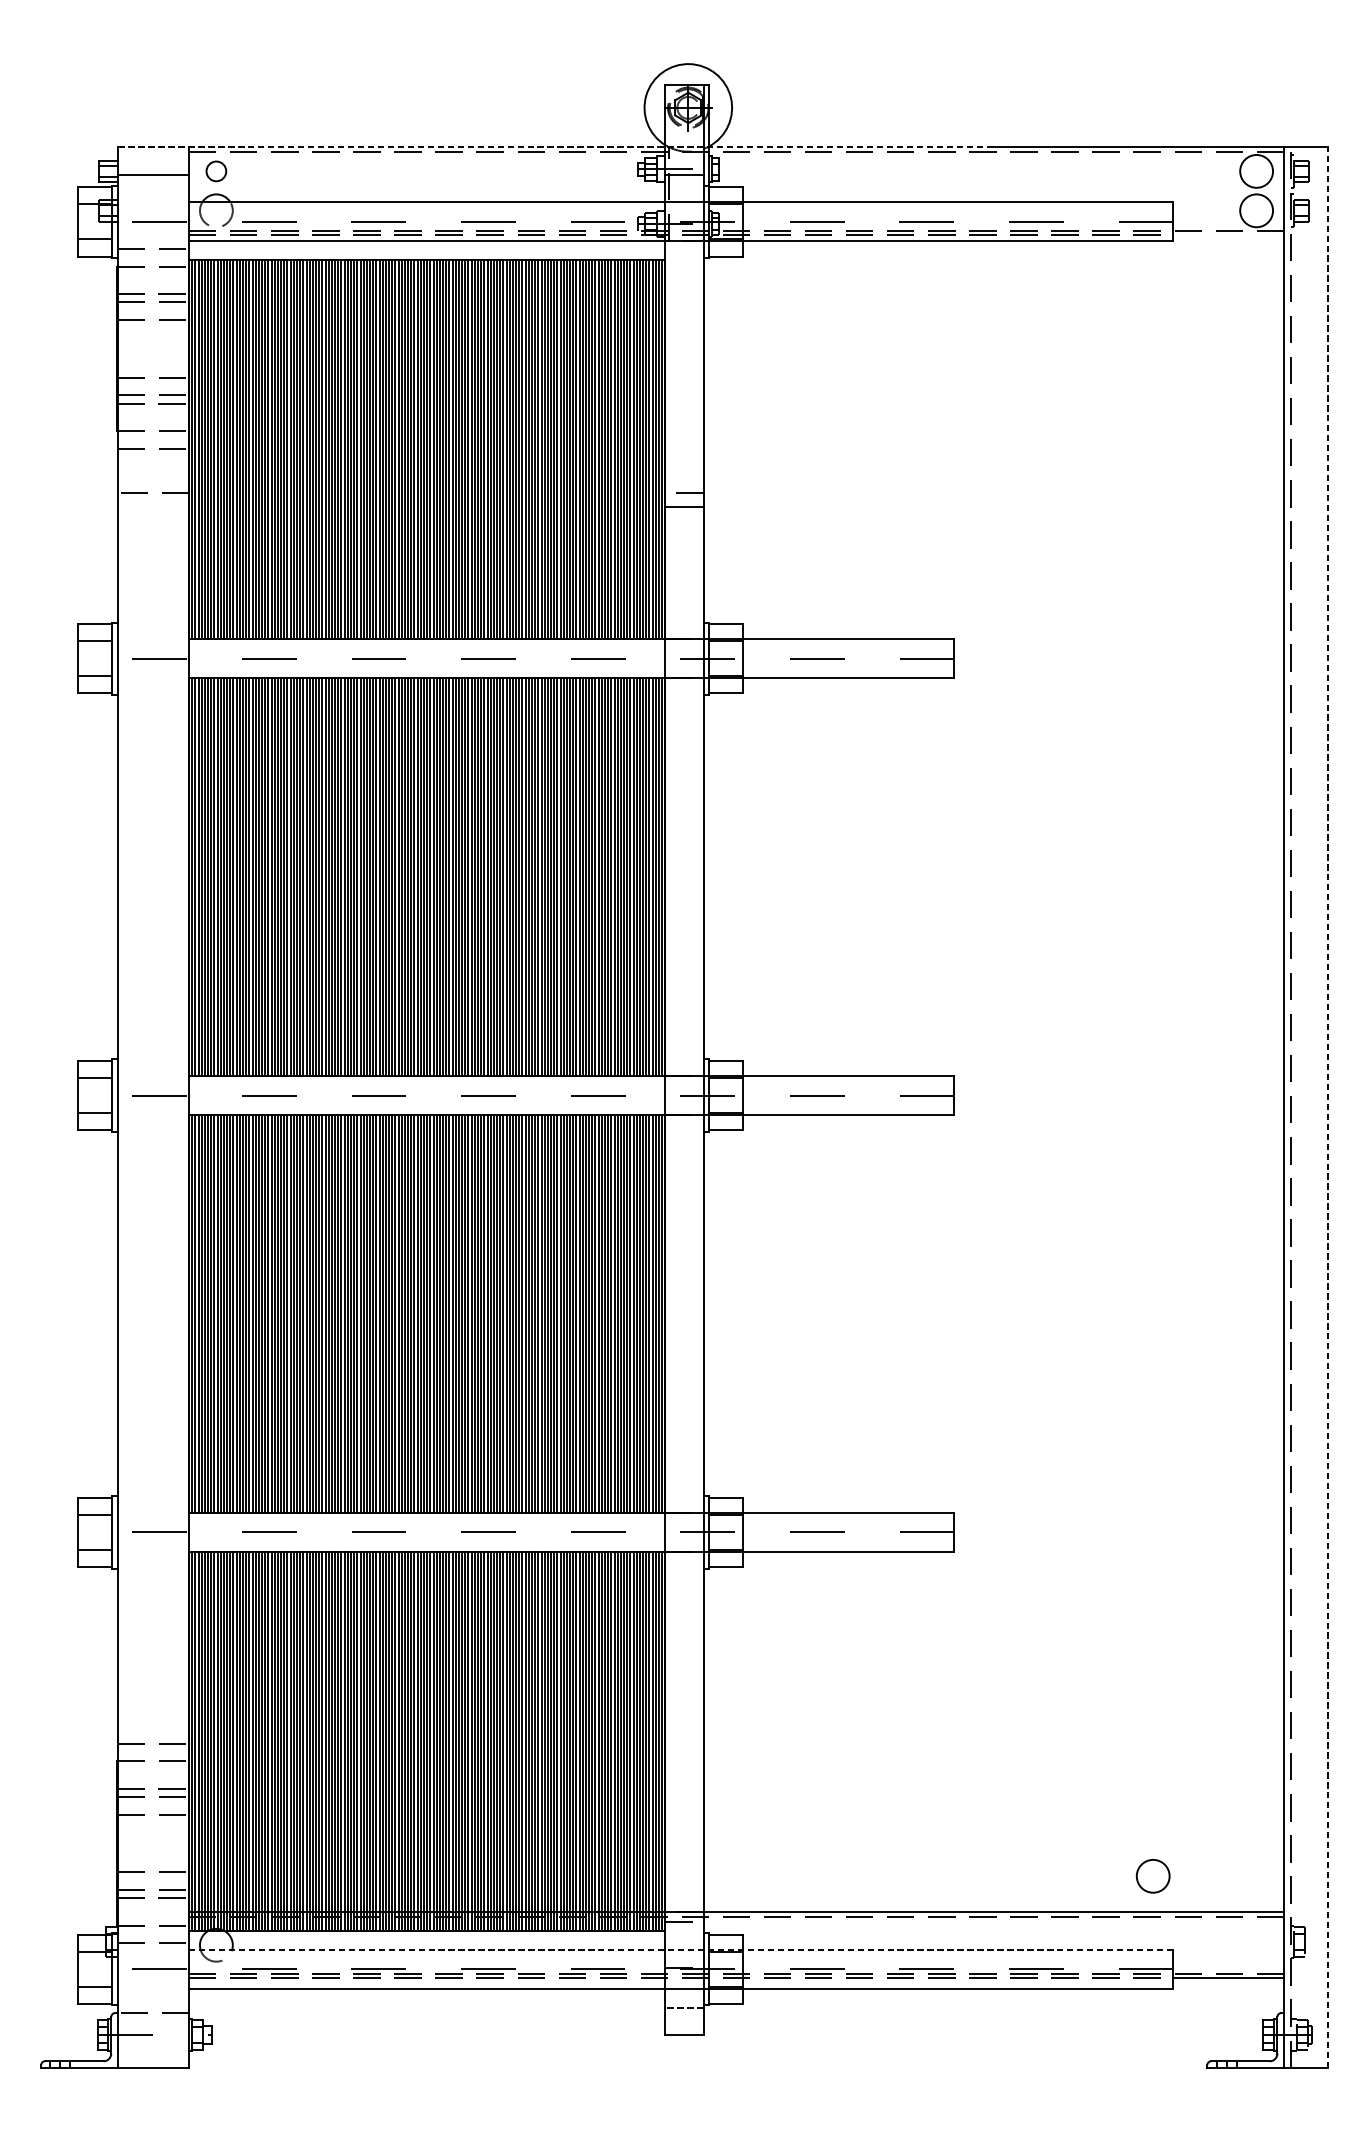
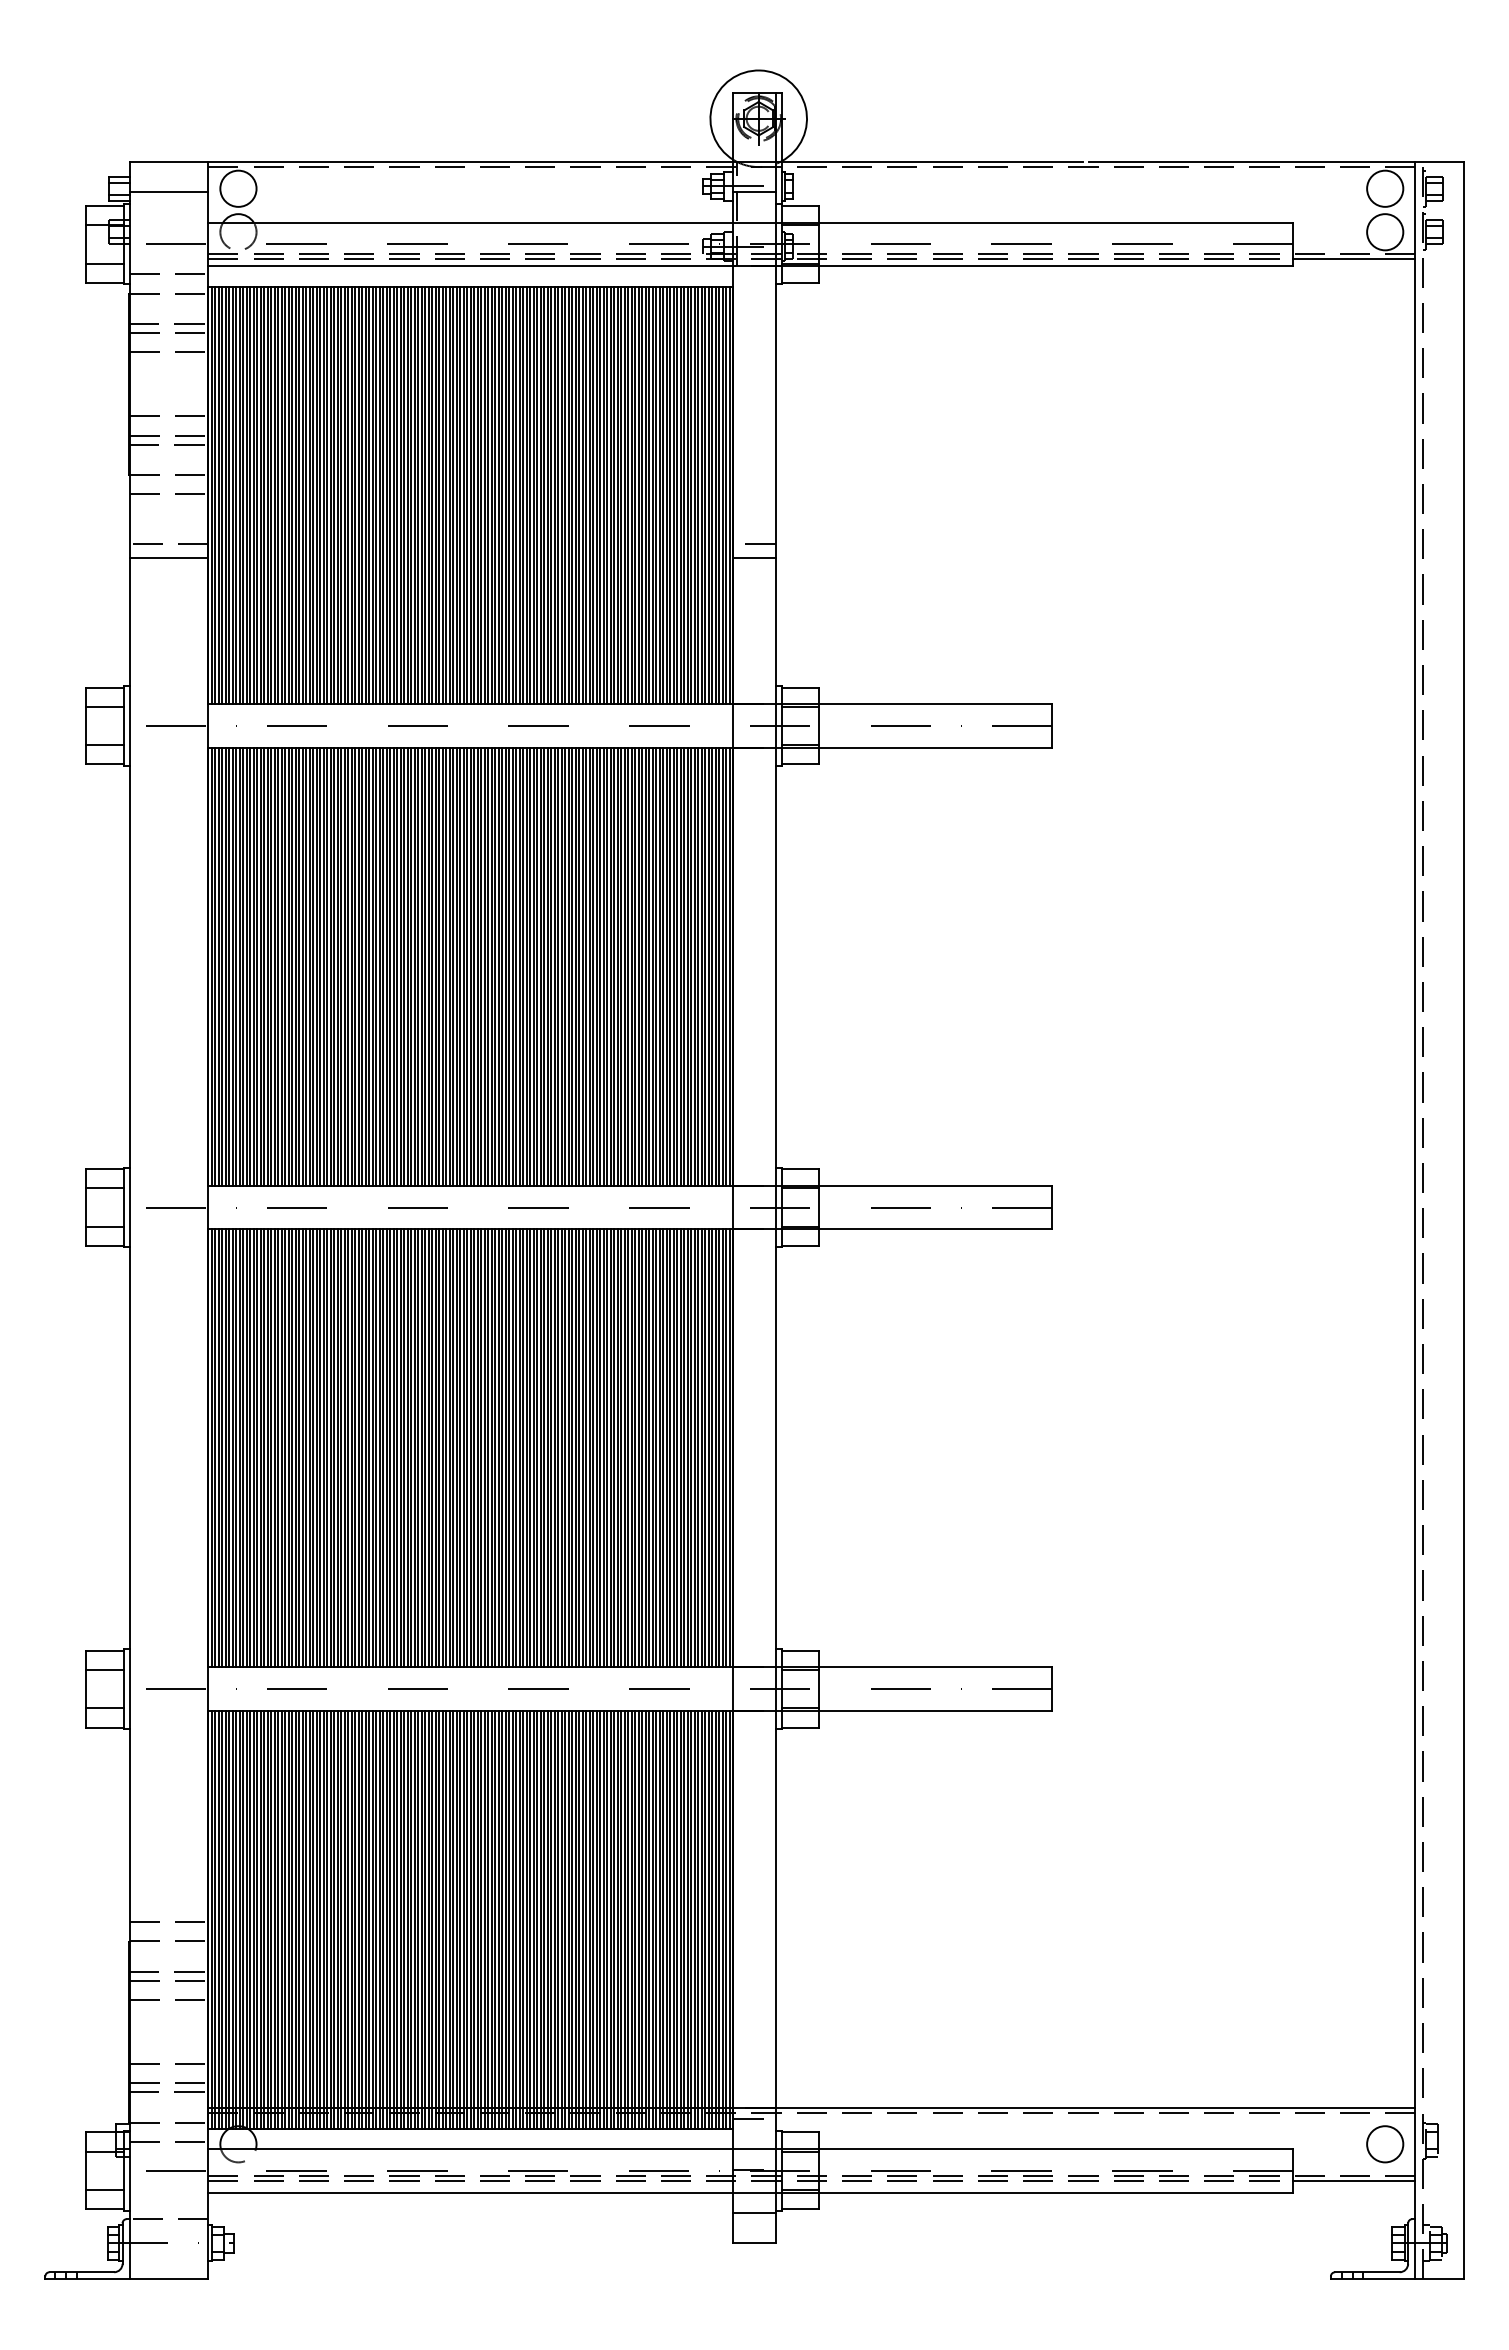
line: (550, 147) -> (606, 162), dashed -> solid
circle: (216, 171) -> (238, 188), size x1.67
line: (1228, 234) -> (1354, 258), added
line: (152, 506) -> (168, 558), added
line: (1327, 1107) -> (1463, 1220), dashed -> solid
circle: (1153, 1876) -> (1385, 2144), moved
line: (680, 1949) -> (750, 2149), dashed -> solid
line: (684, 2008) -> (754, 2213), dashed -> solid

